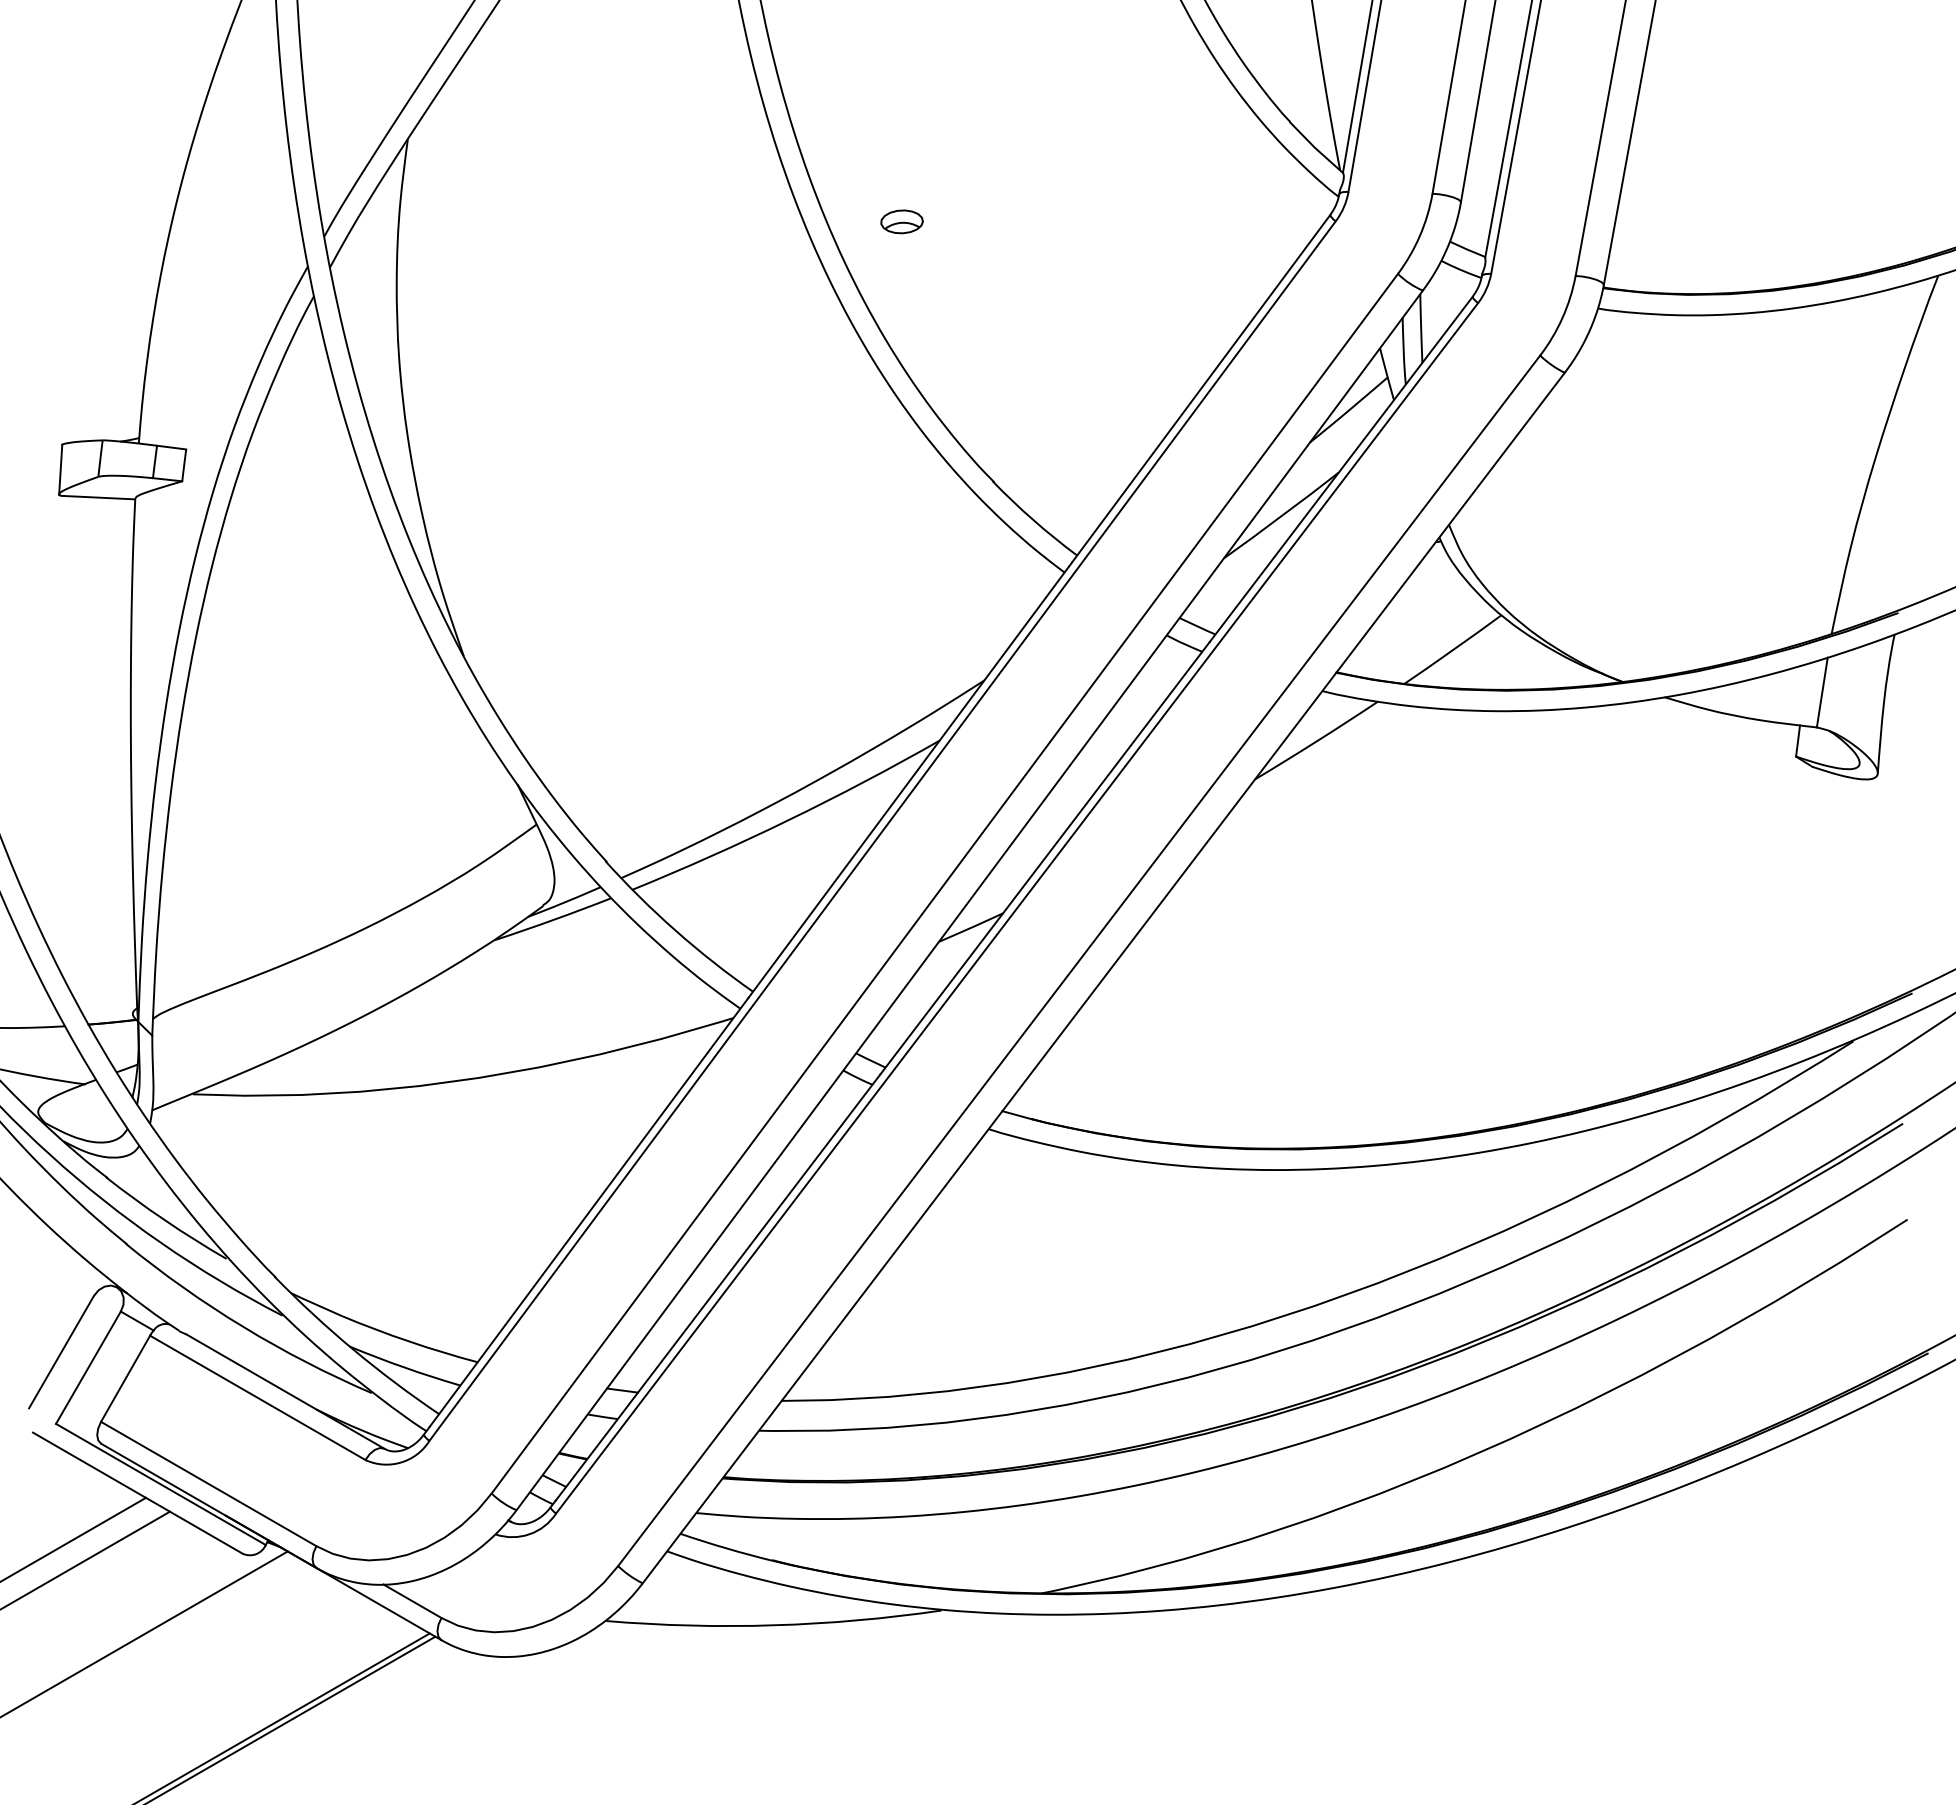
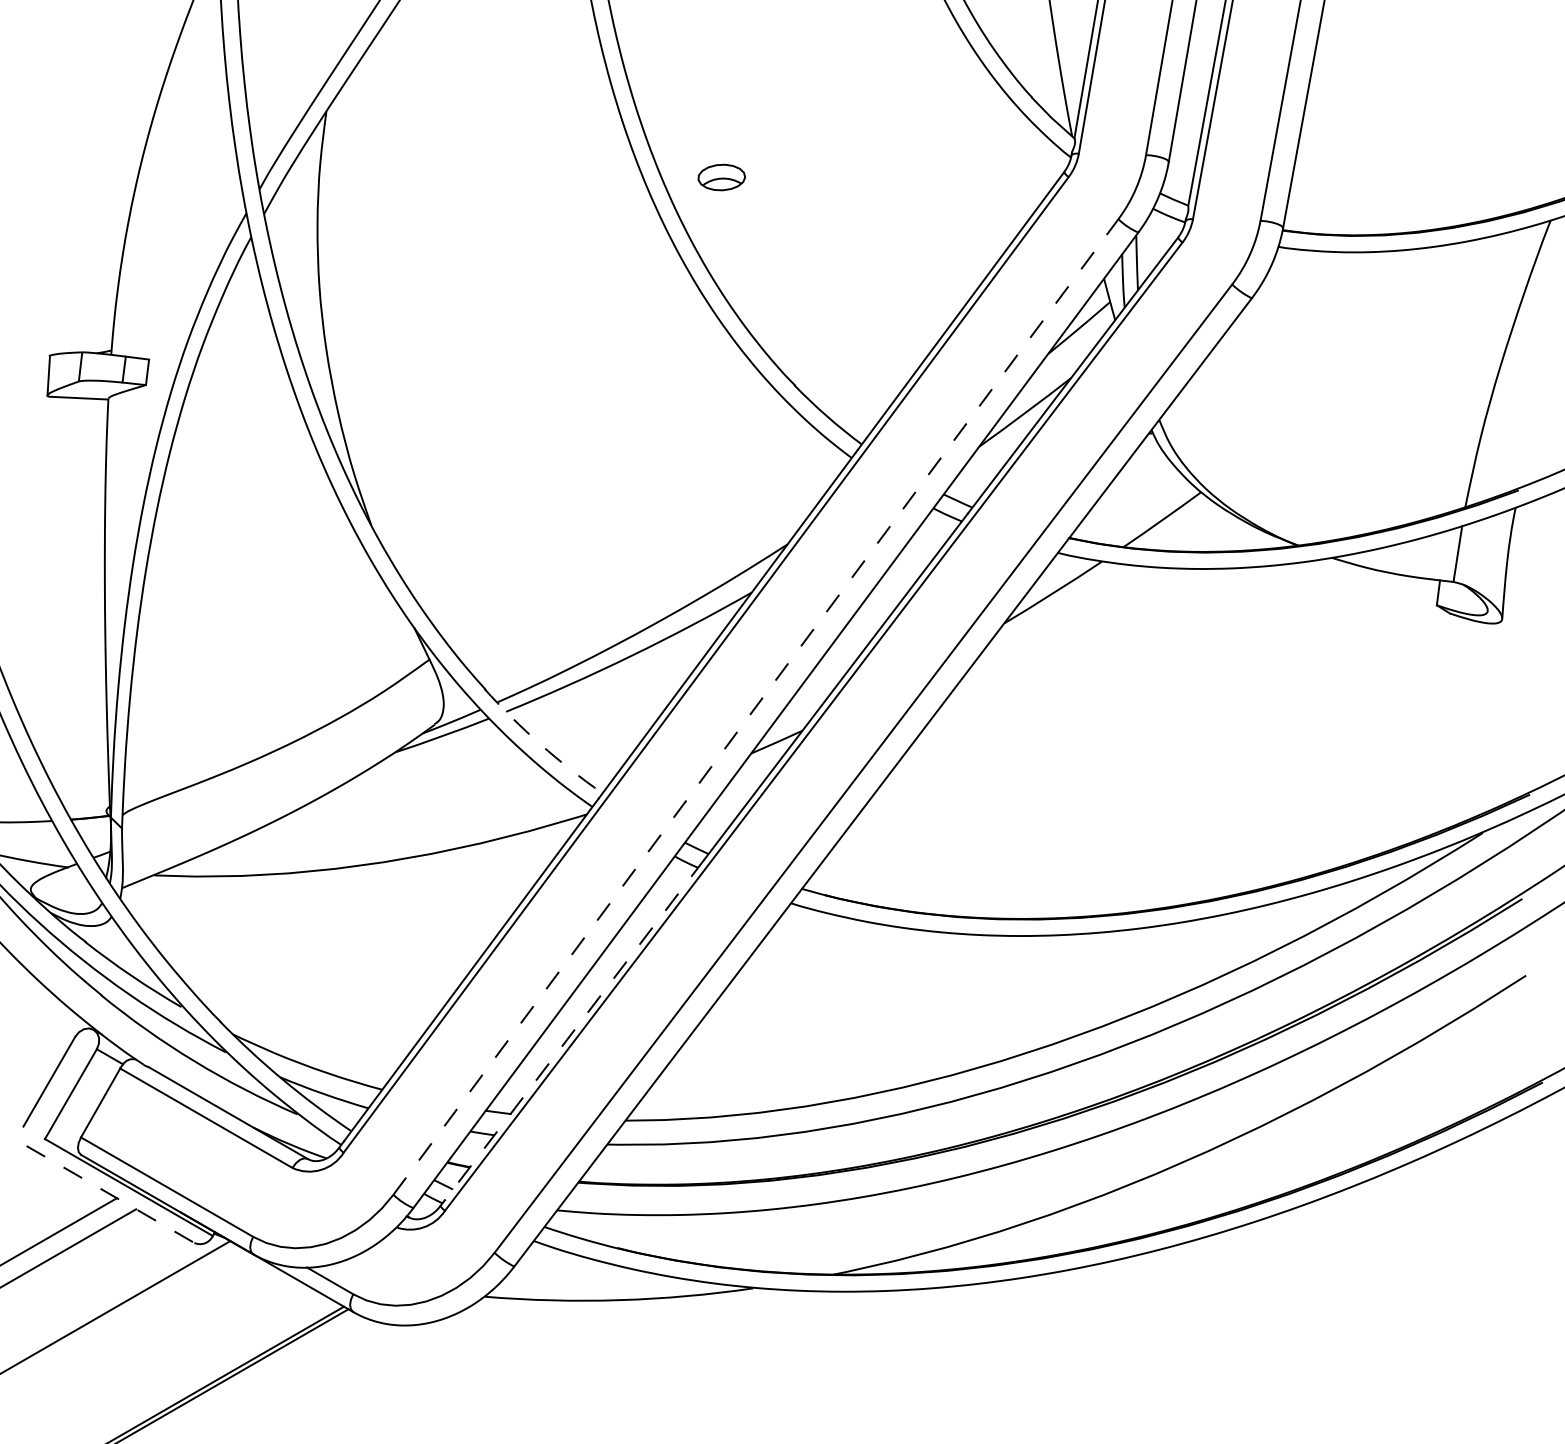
part: (901, 221) -> (721, 177), size x1.4
line: (944, 883) -> (755, 706), solid -> dashed
arc: (675, 930) -> (540, 744), solid -> dashed
line: (717, 1287) -> (574, 1029), solid -> dashed
line: (138, 1493) -> (110, 1194), solid -> dashed

